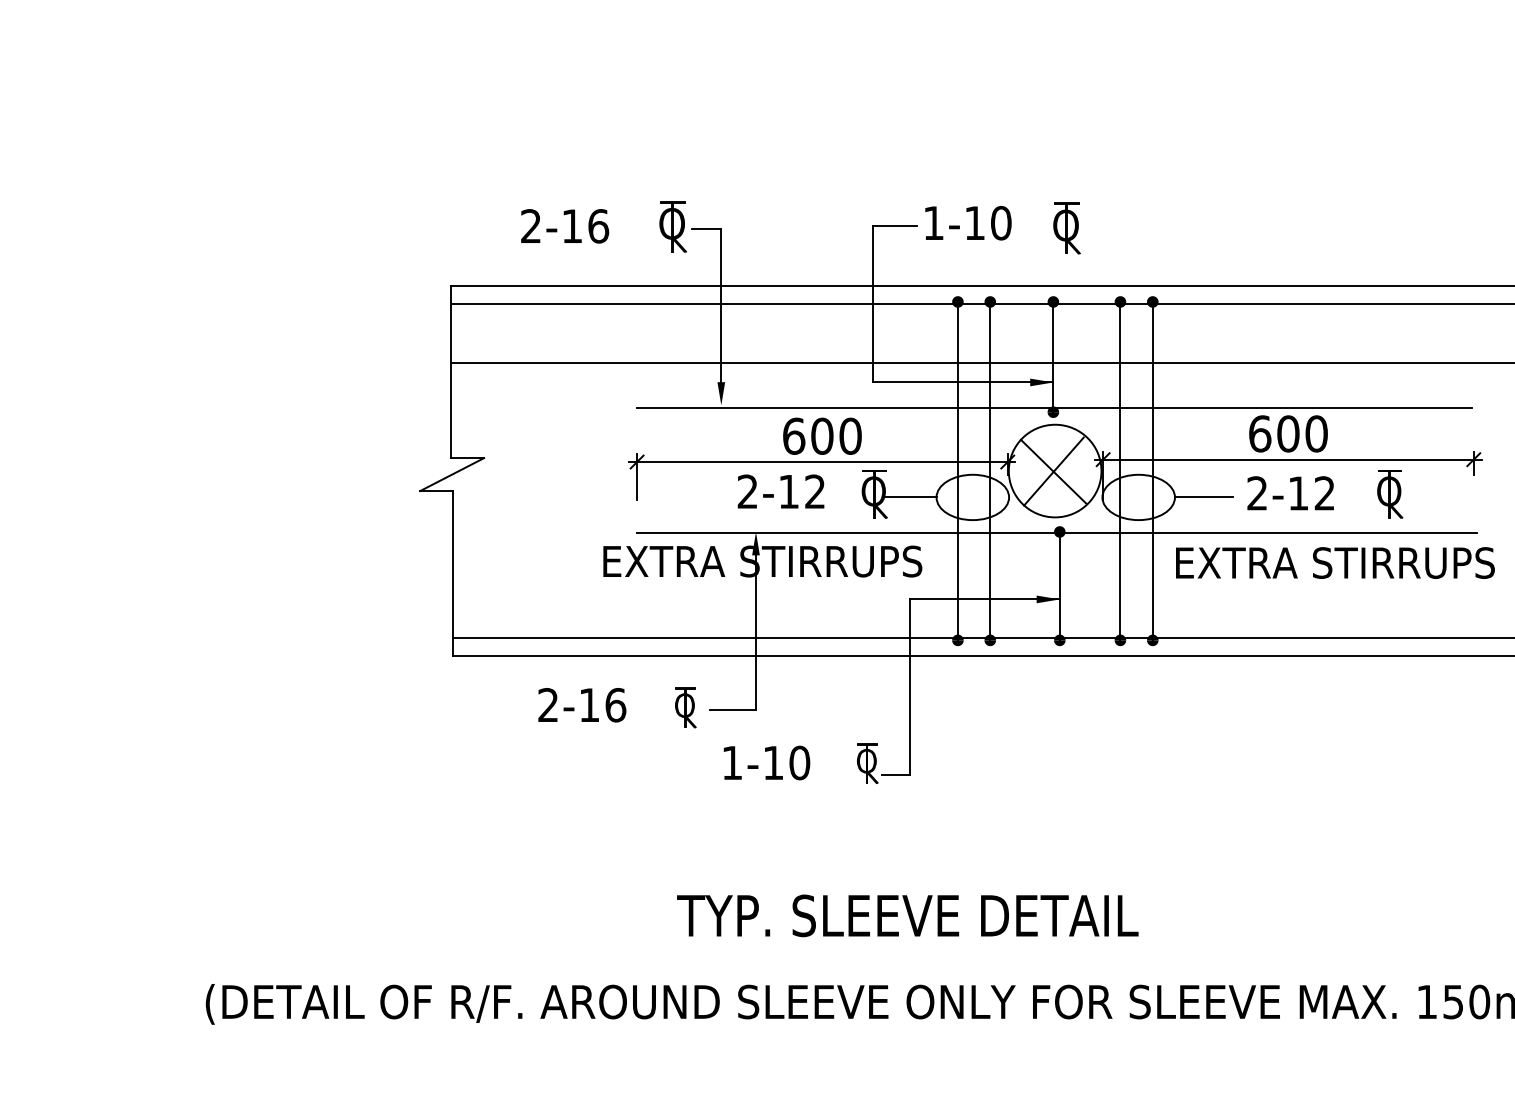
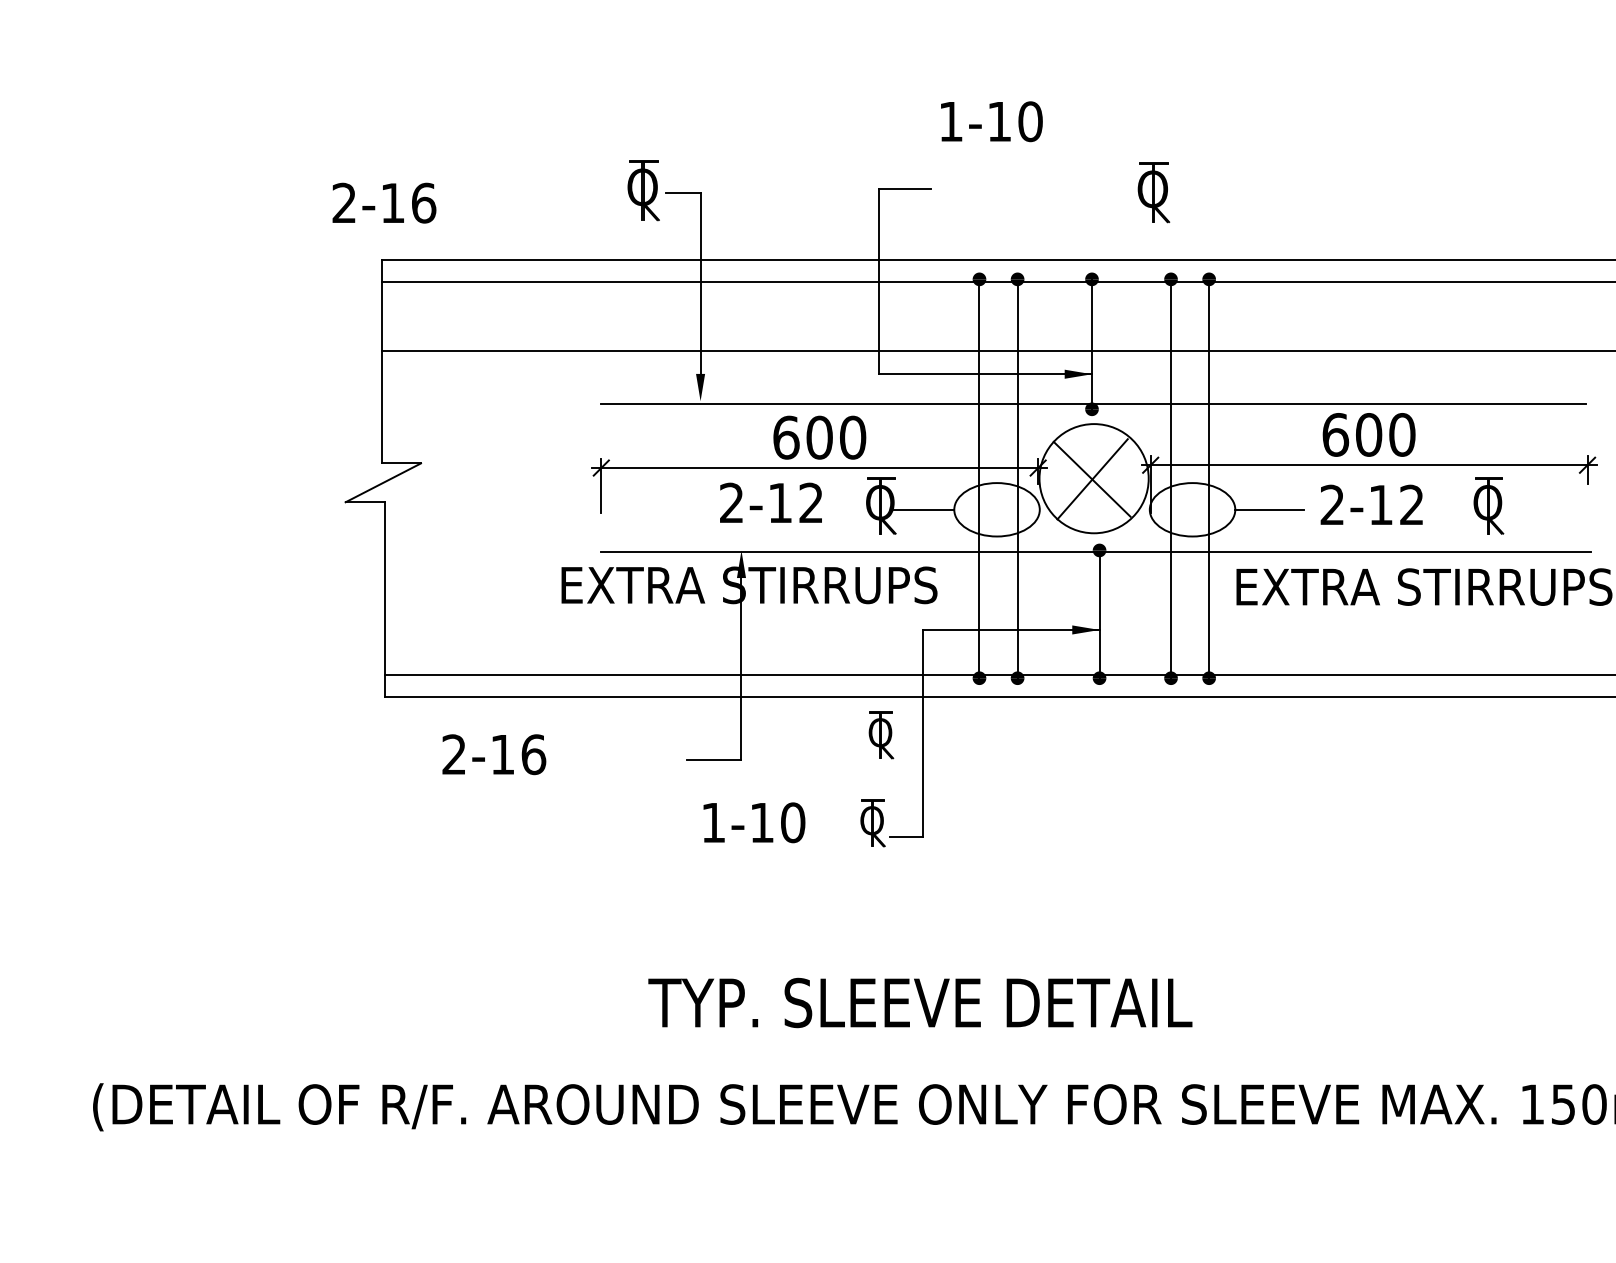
text: (968, 223) -> (991, 122), moved
text: (565, 226) -> (384, 203), moved
part: (1066, 228) -> (1153, 192), moved
text: (582, 705) -> (494, 755), moved
part: (685, 707) -> (881, 734), moved

